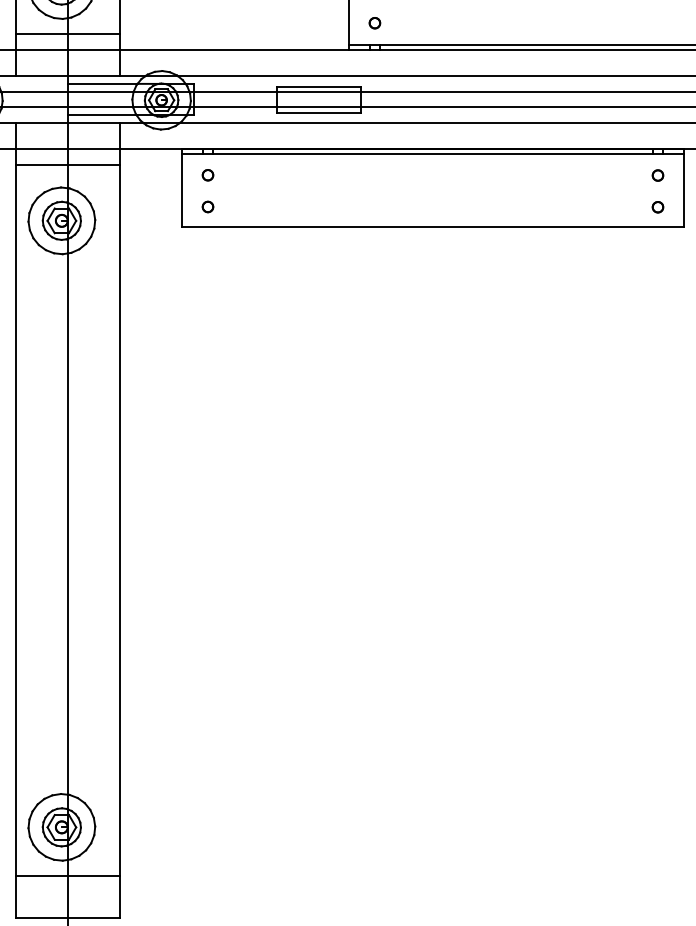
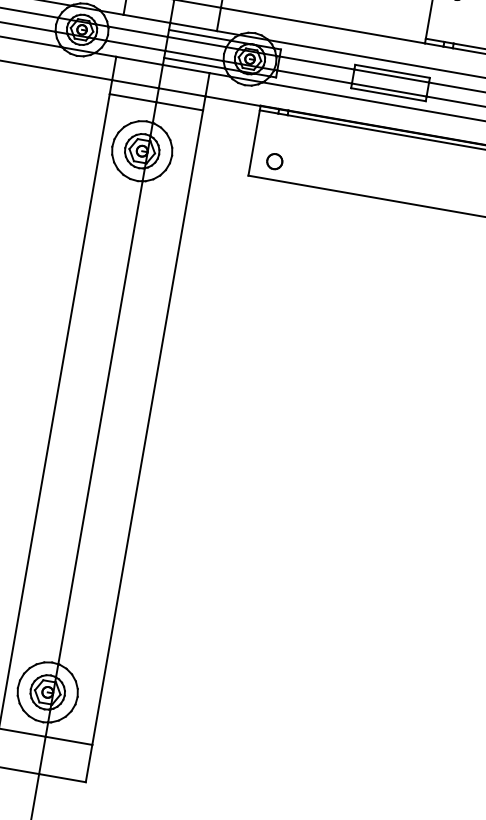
part: (374, 23) -> (451, 23), removed
part: (207, 175) -> (279, 133), removed
part: (207, 206) -> (274, 161), size x1.6

